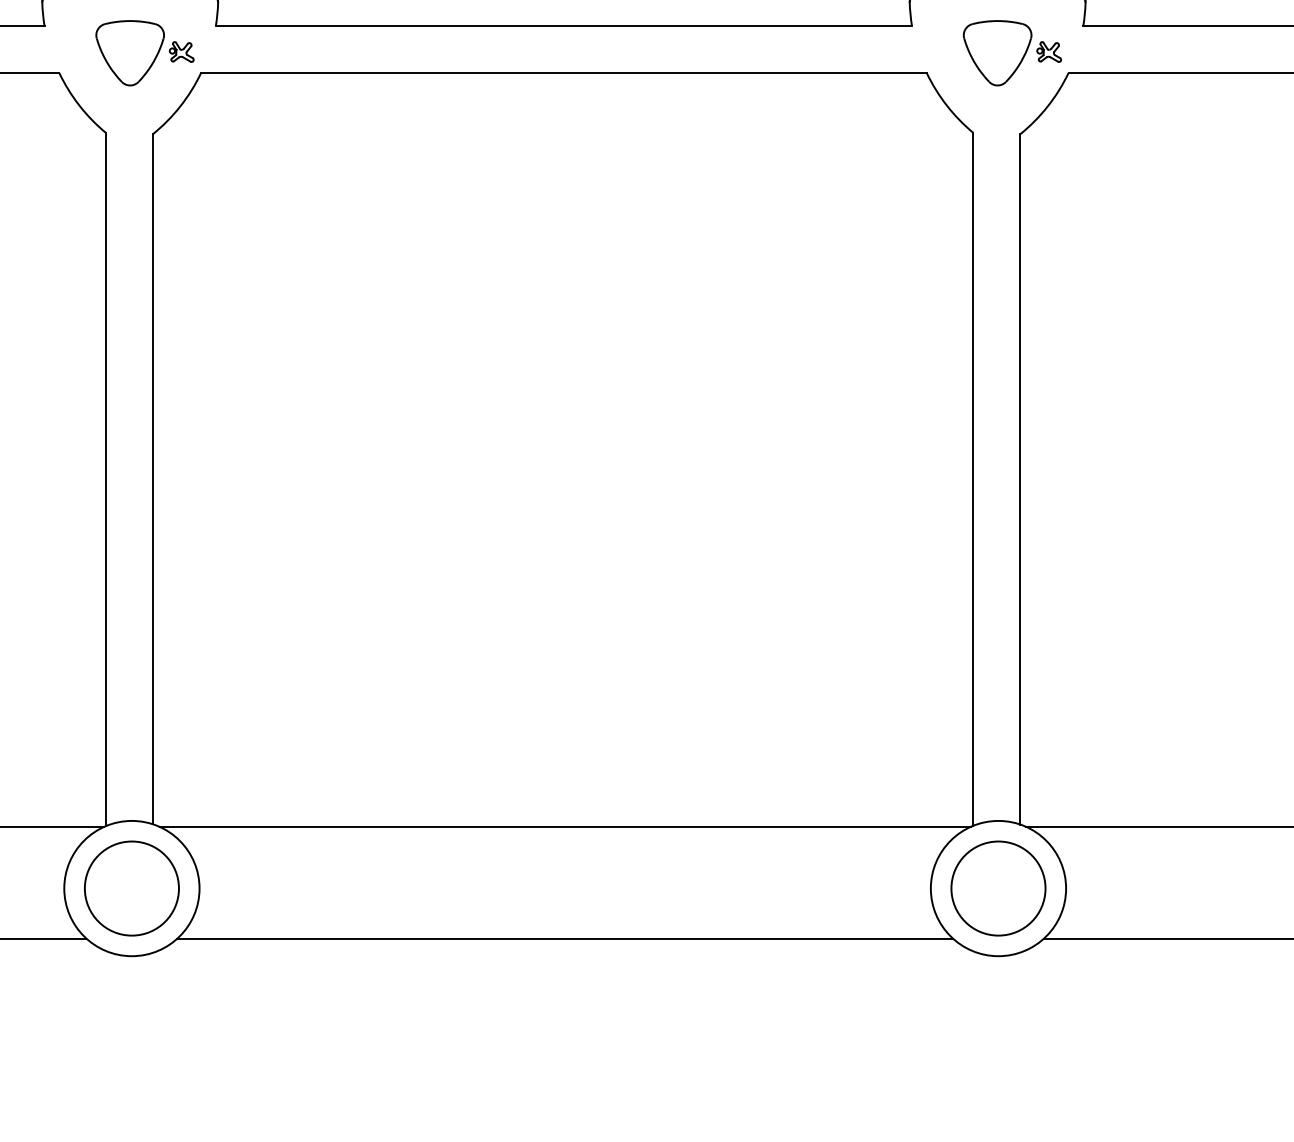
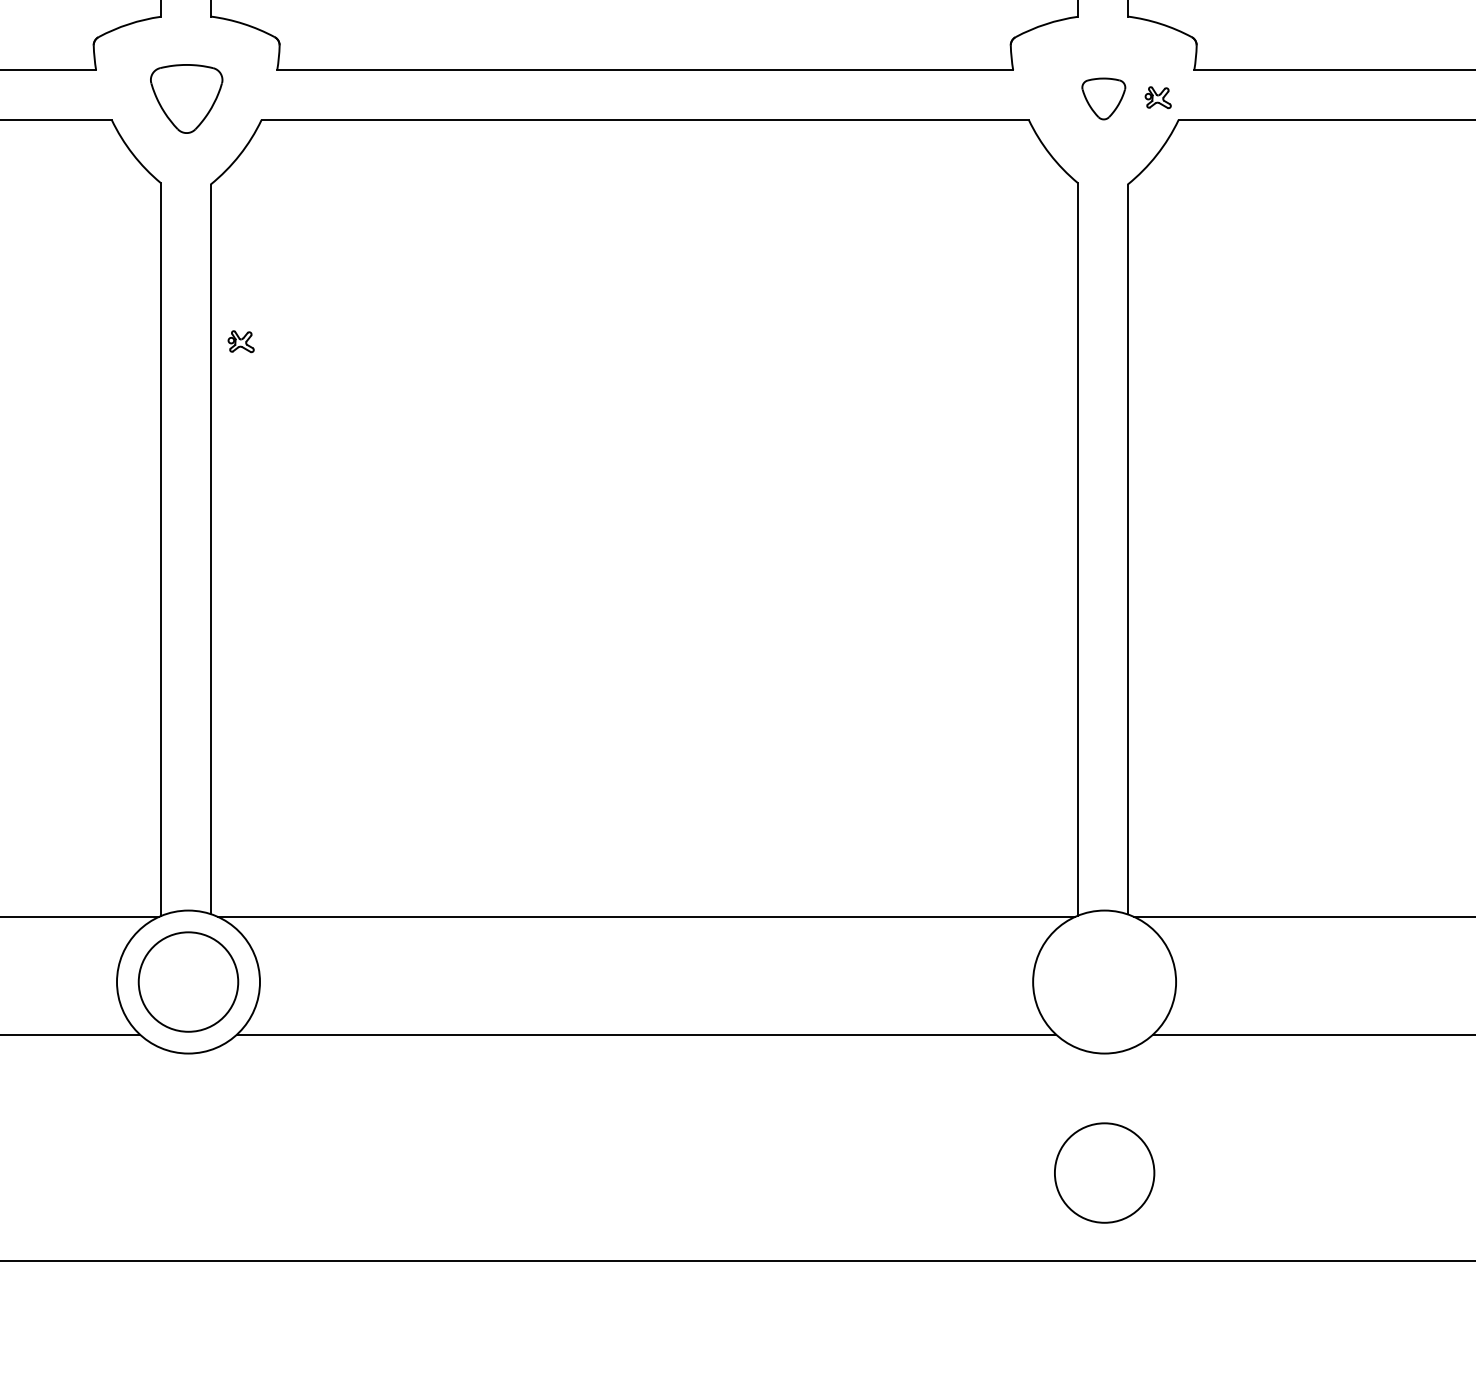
part: (181, 51) -> (240, 341), moved
part: (997, 52) -> (1103, 98), size x0.6
circle: (998, 888) -> (1104, 1172), moved

